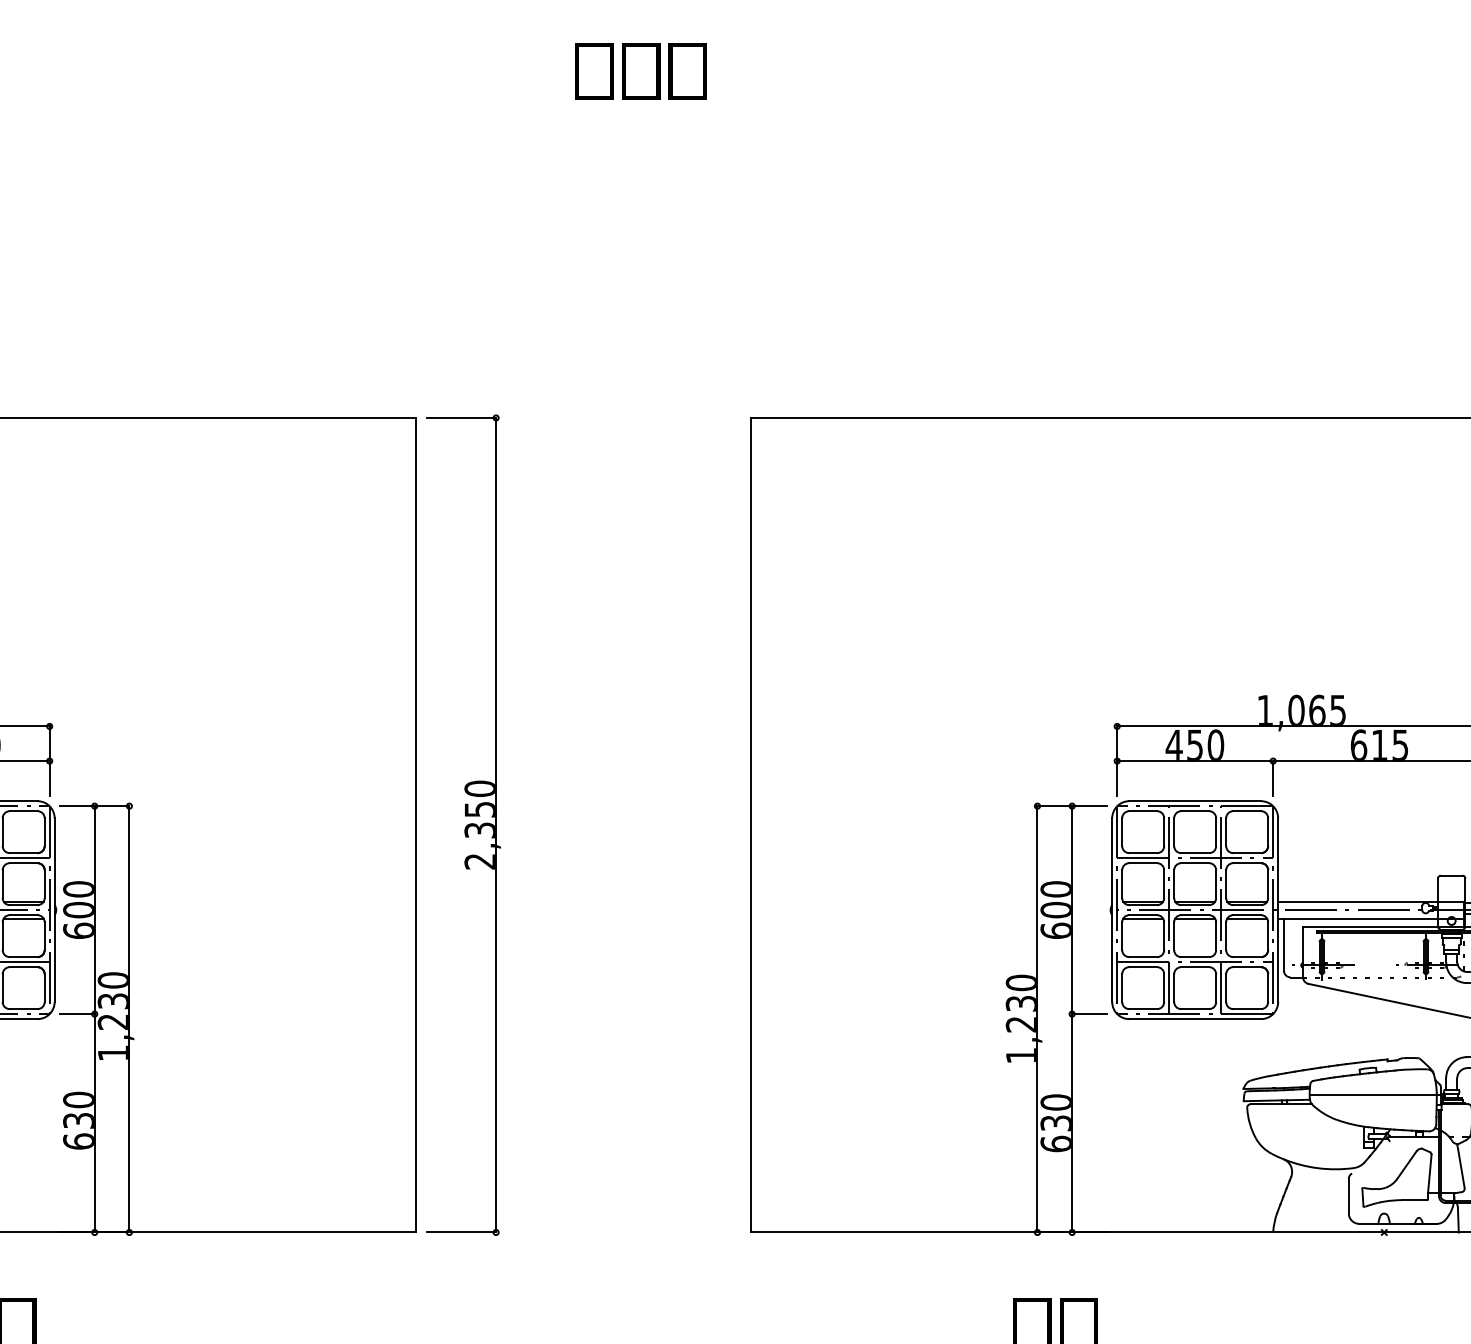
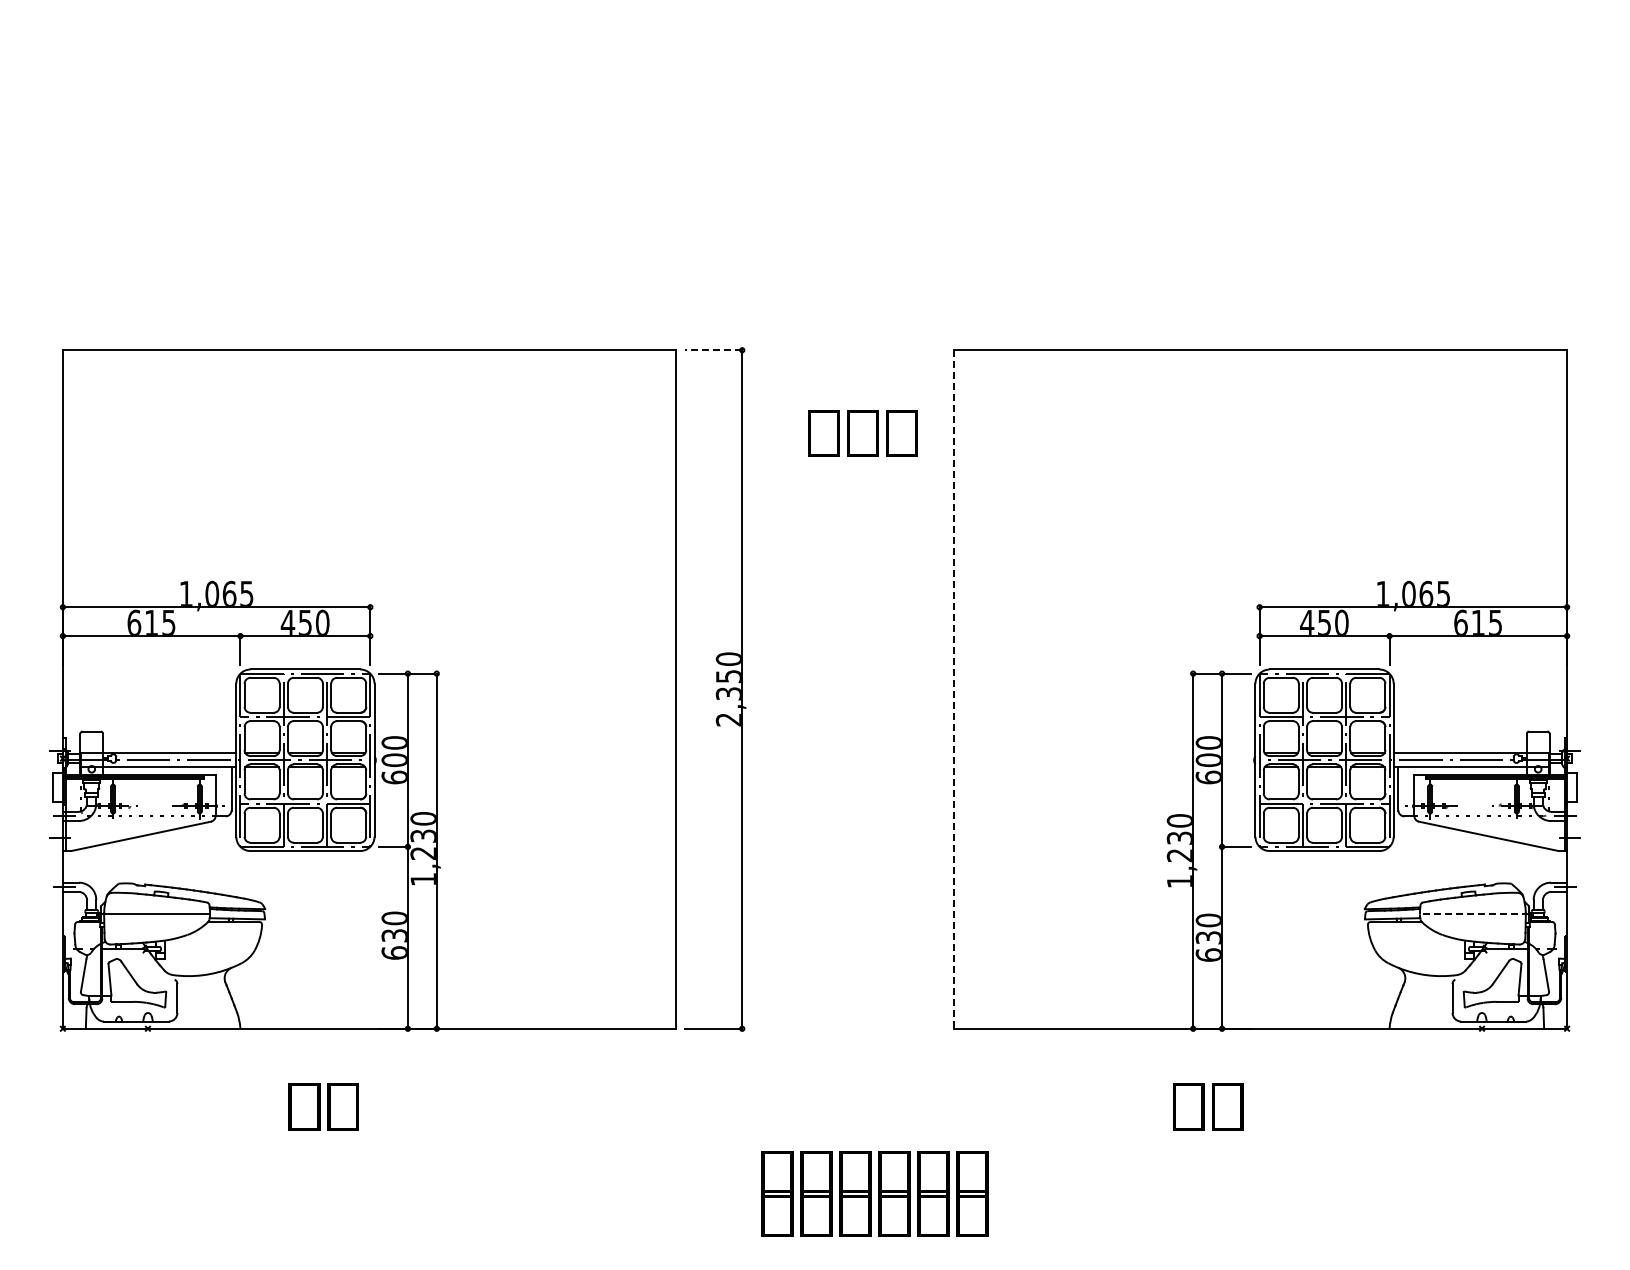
text: (640, 71) -> (862, 433), moved
line: (461, 418) -> (713, 350), solid -> dashed
line: (750, 826) -> (954, 690), solid -> dashed
line: (1375, 1095) -> (1474, 914), solid -> dashed

